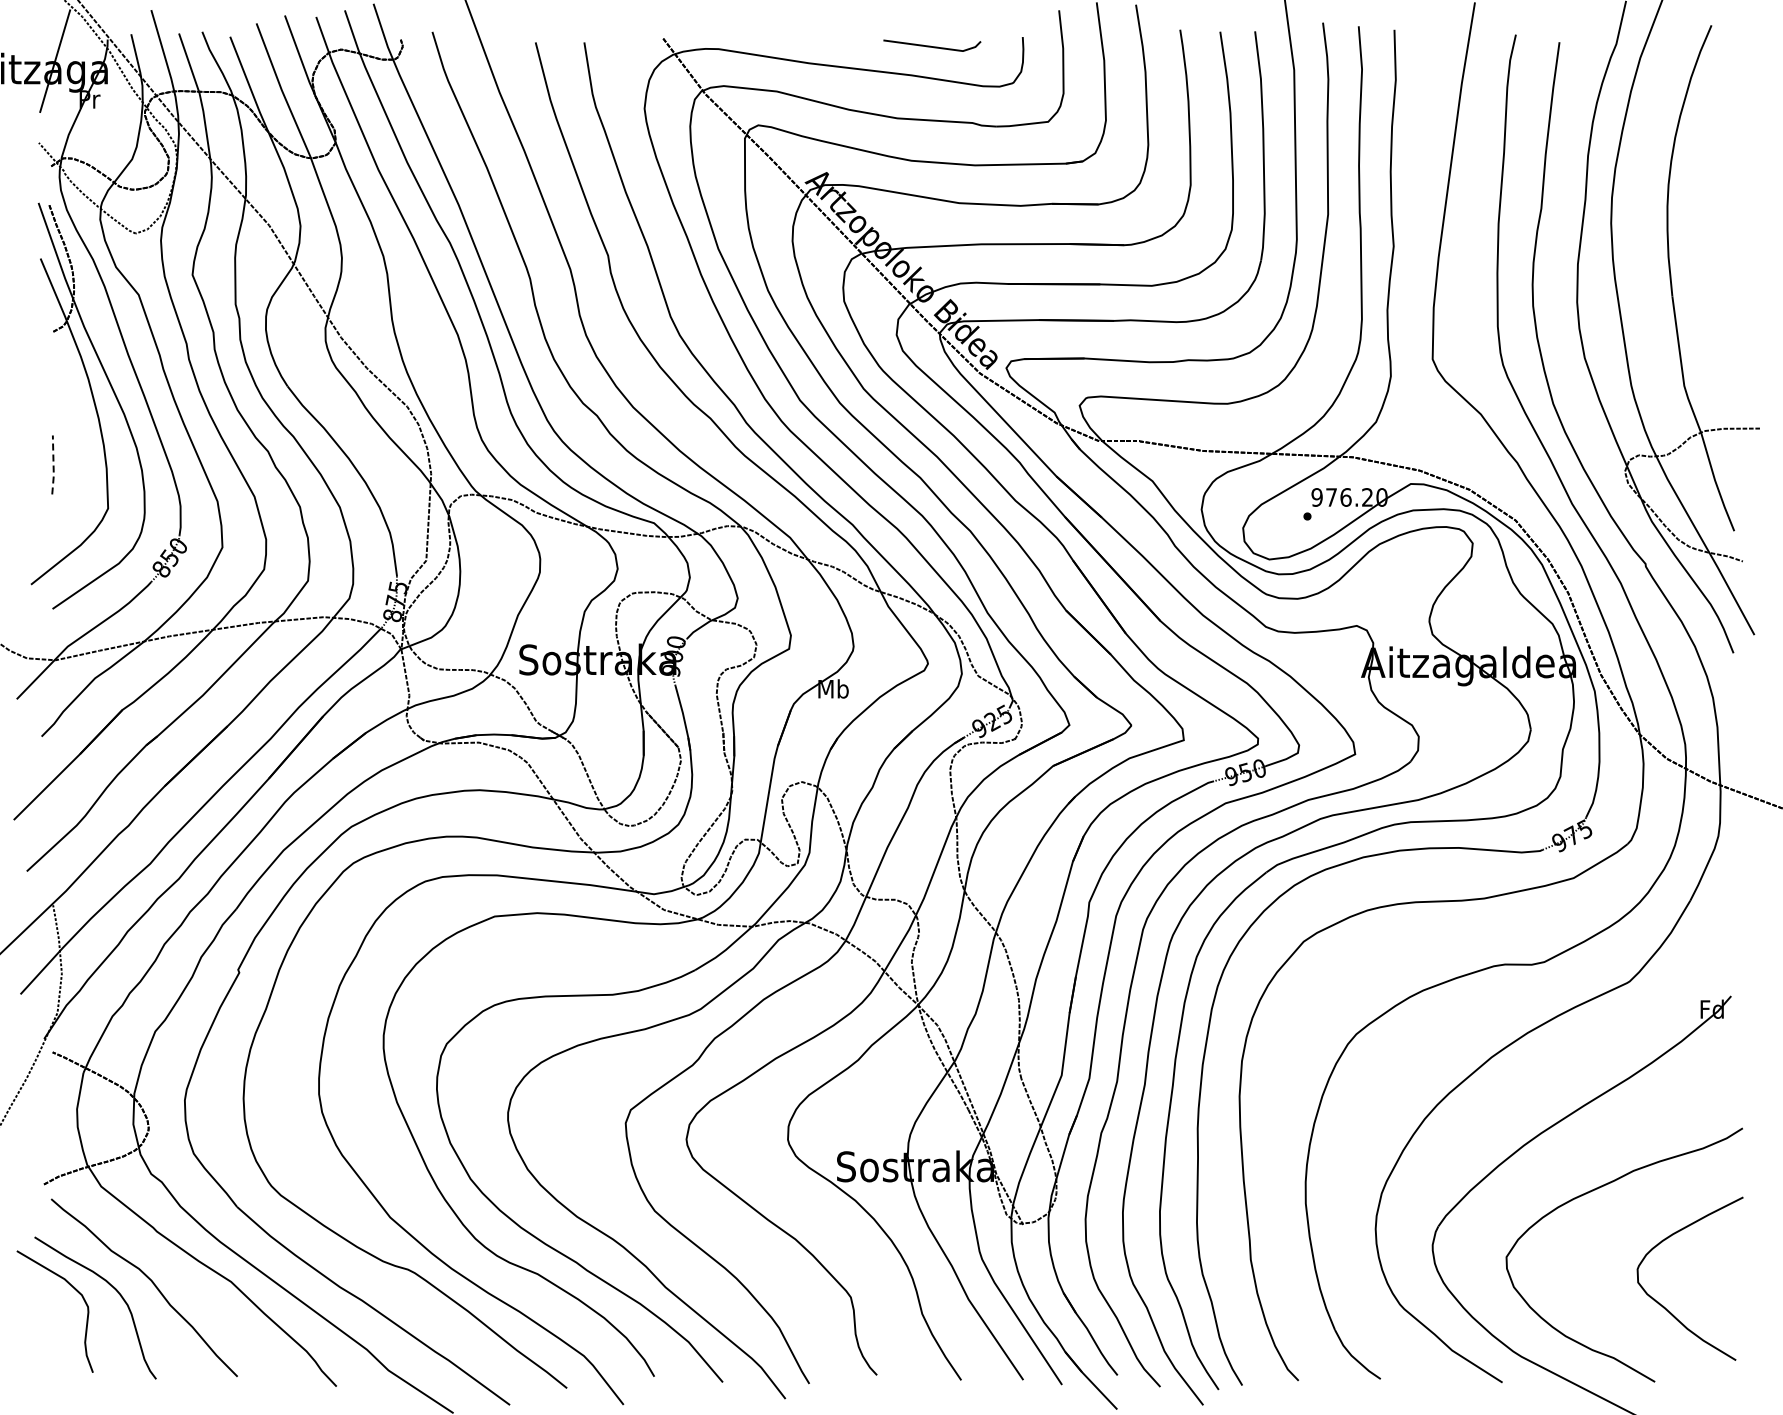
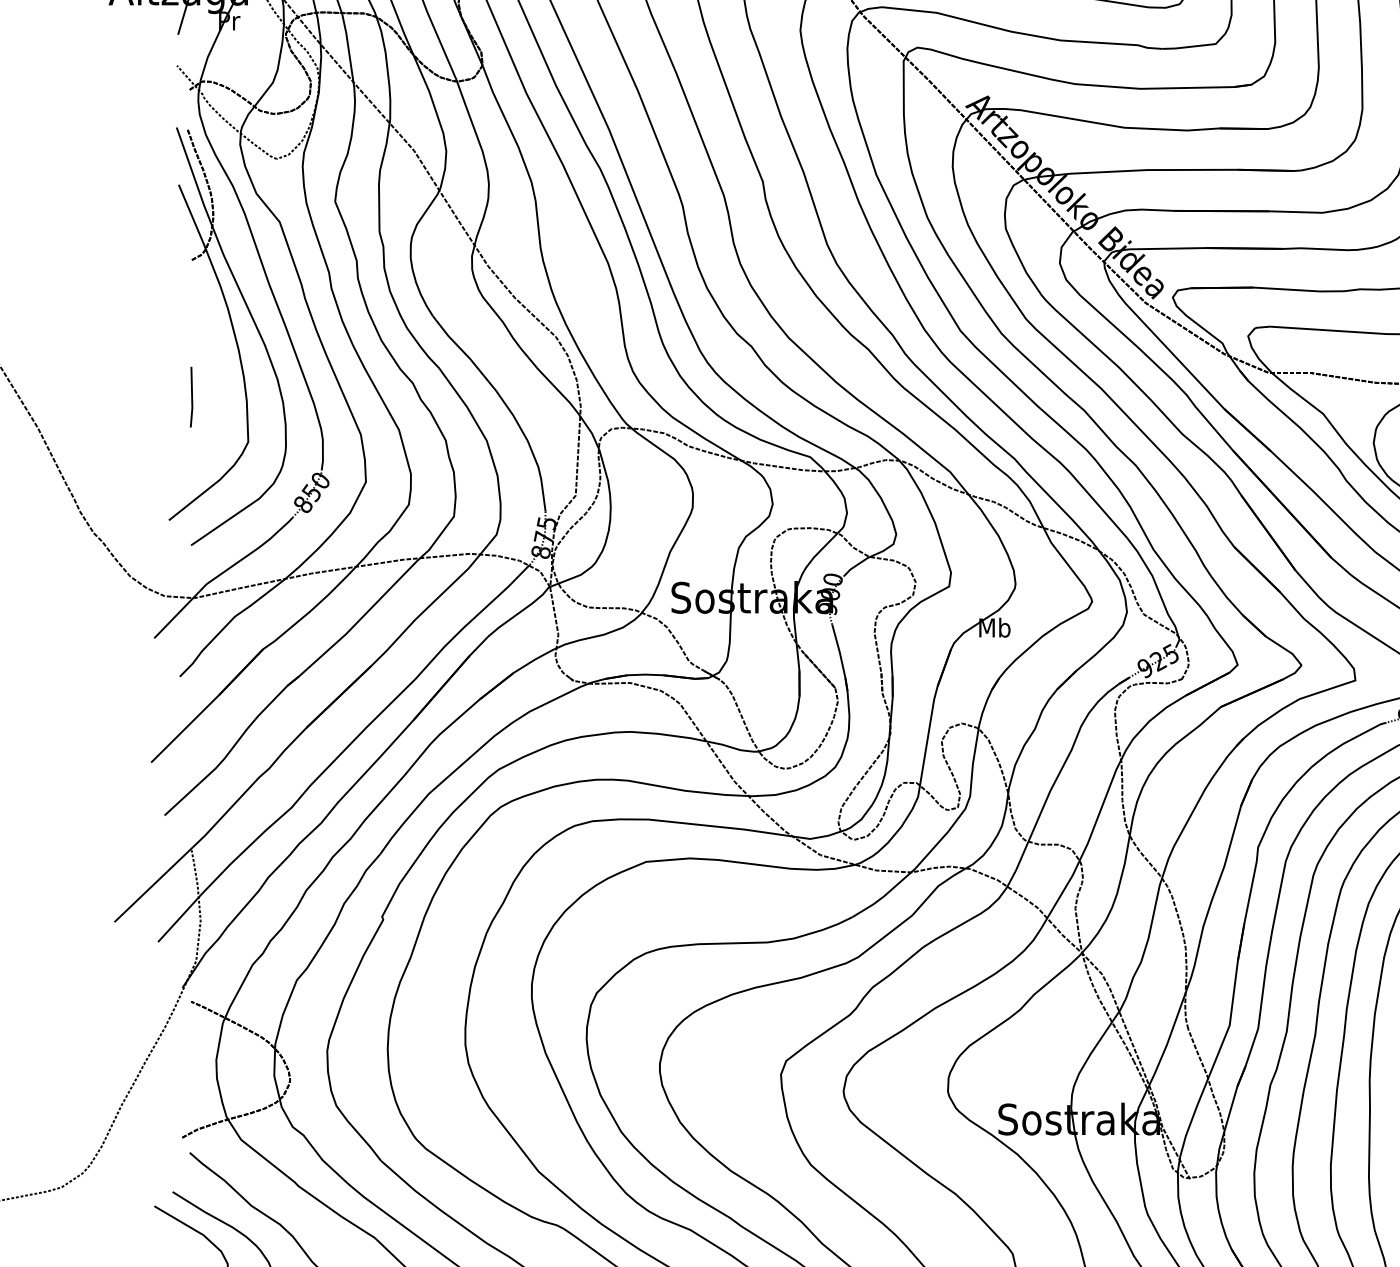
line: (53, 464) -> (192, 396), dashed -> solid

